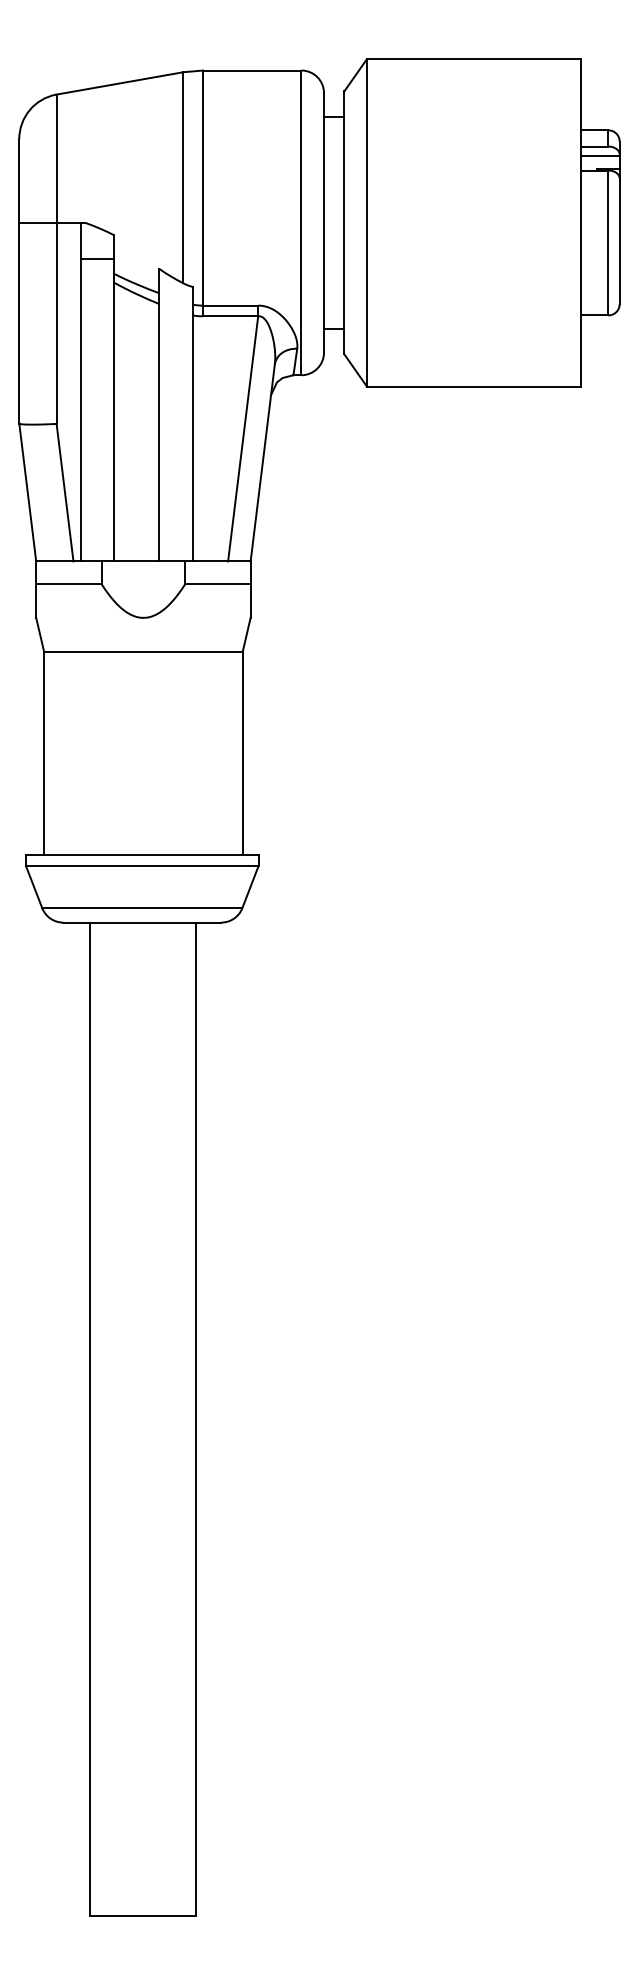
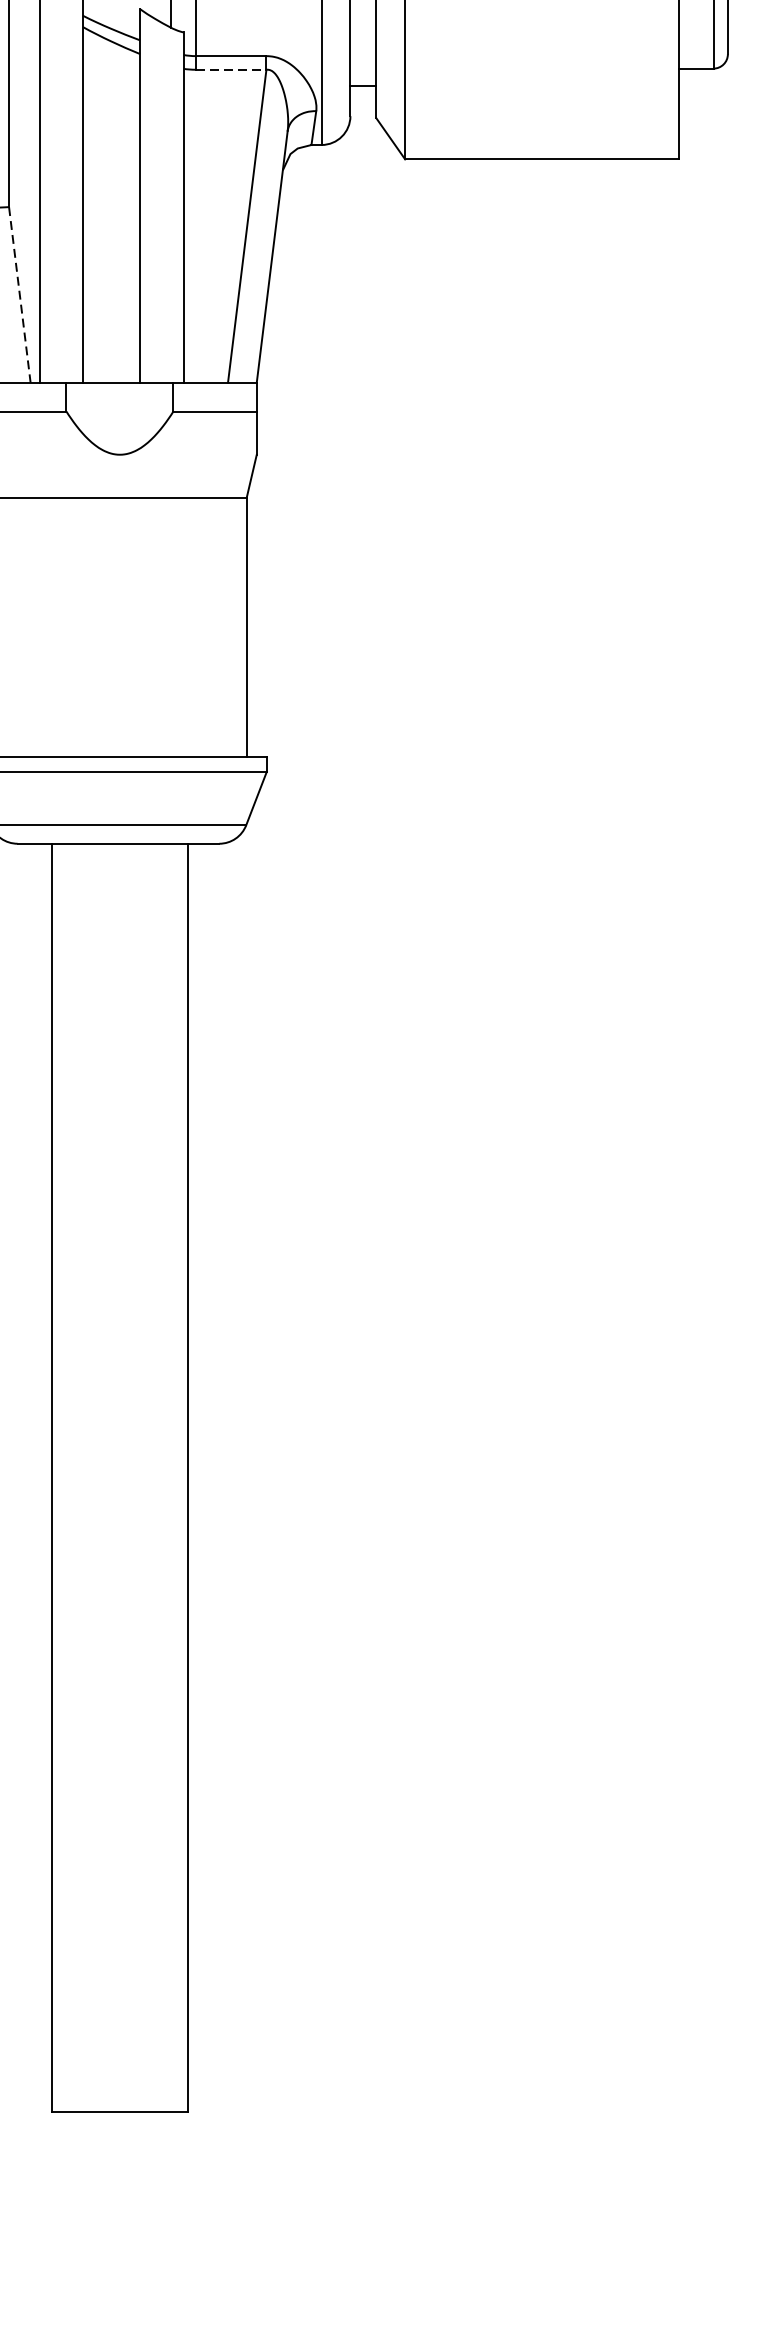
line: (230, 316) -> (231, 70), solid -> dashed
line: (65, 493) -> (20, 295), solid -> dashed

